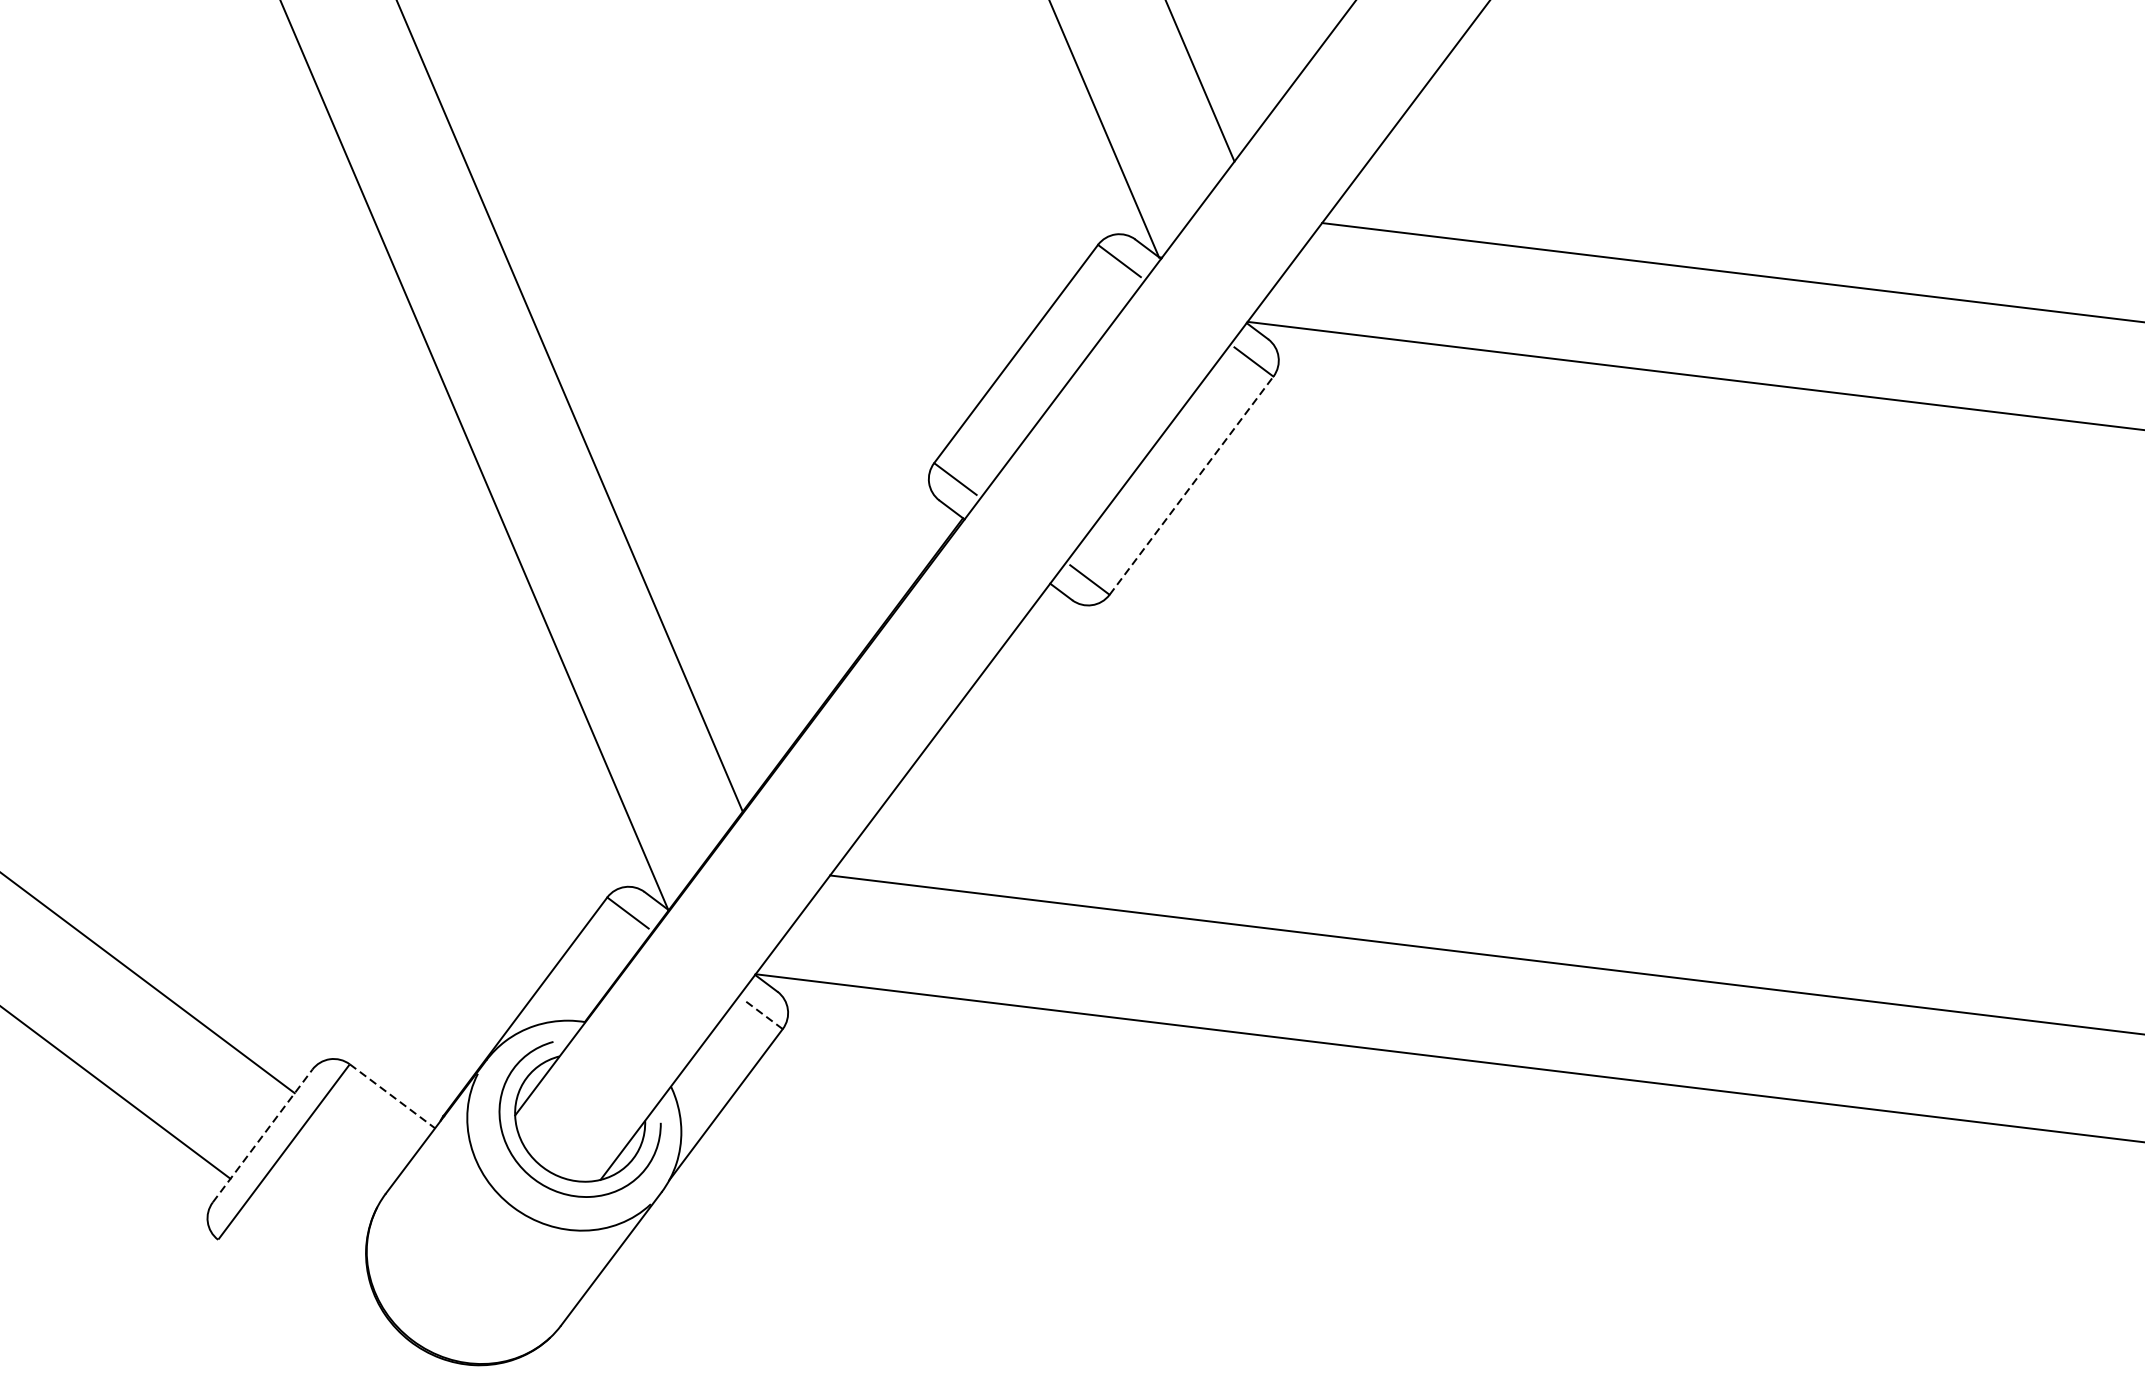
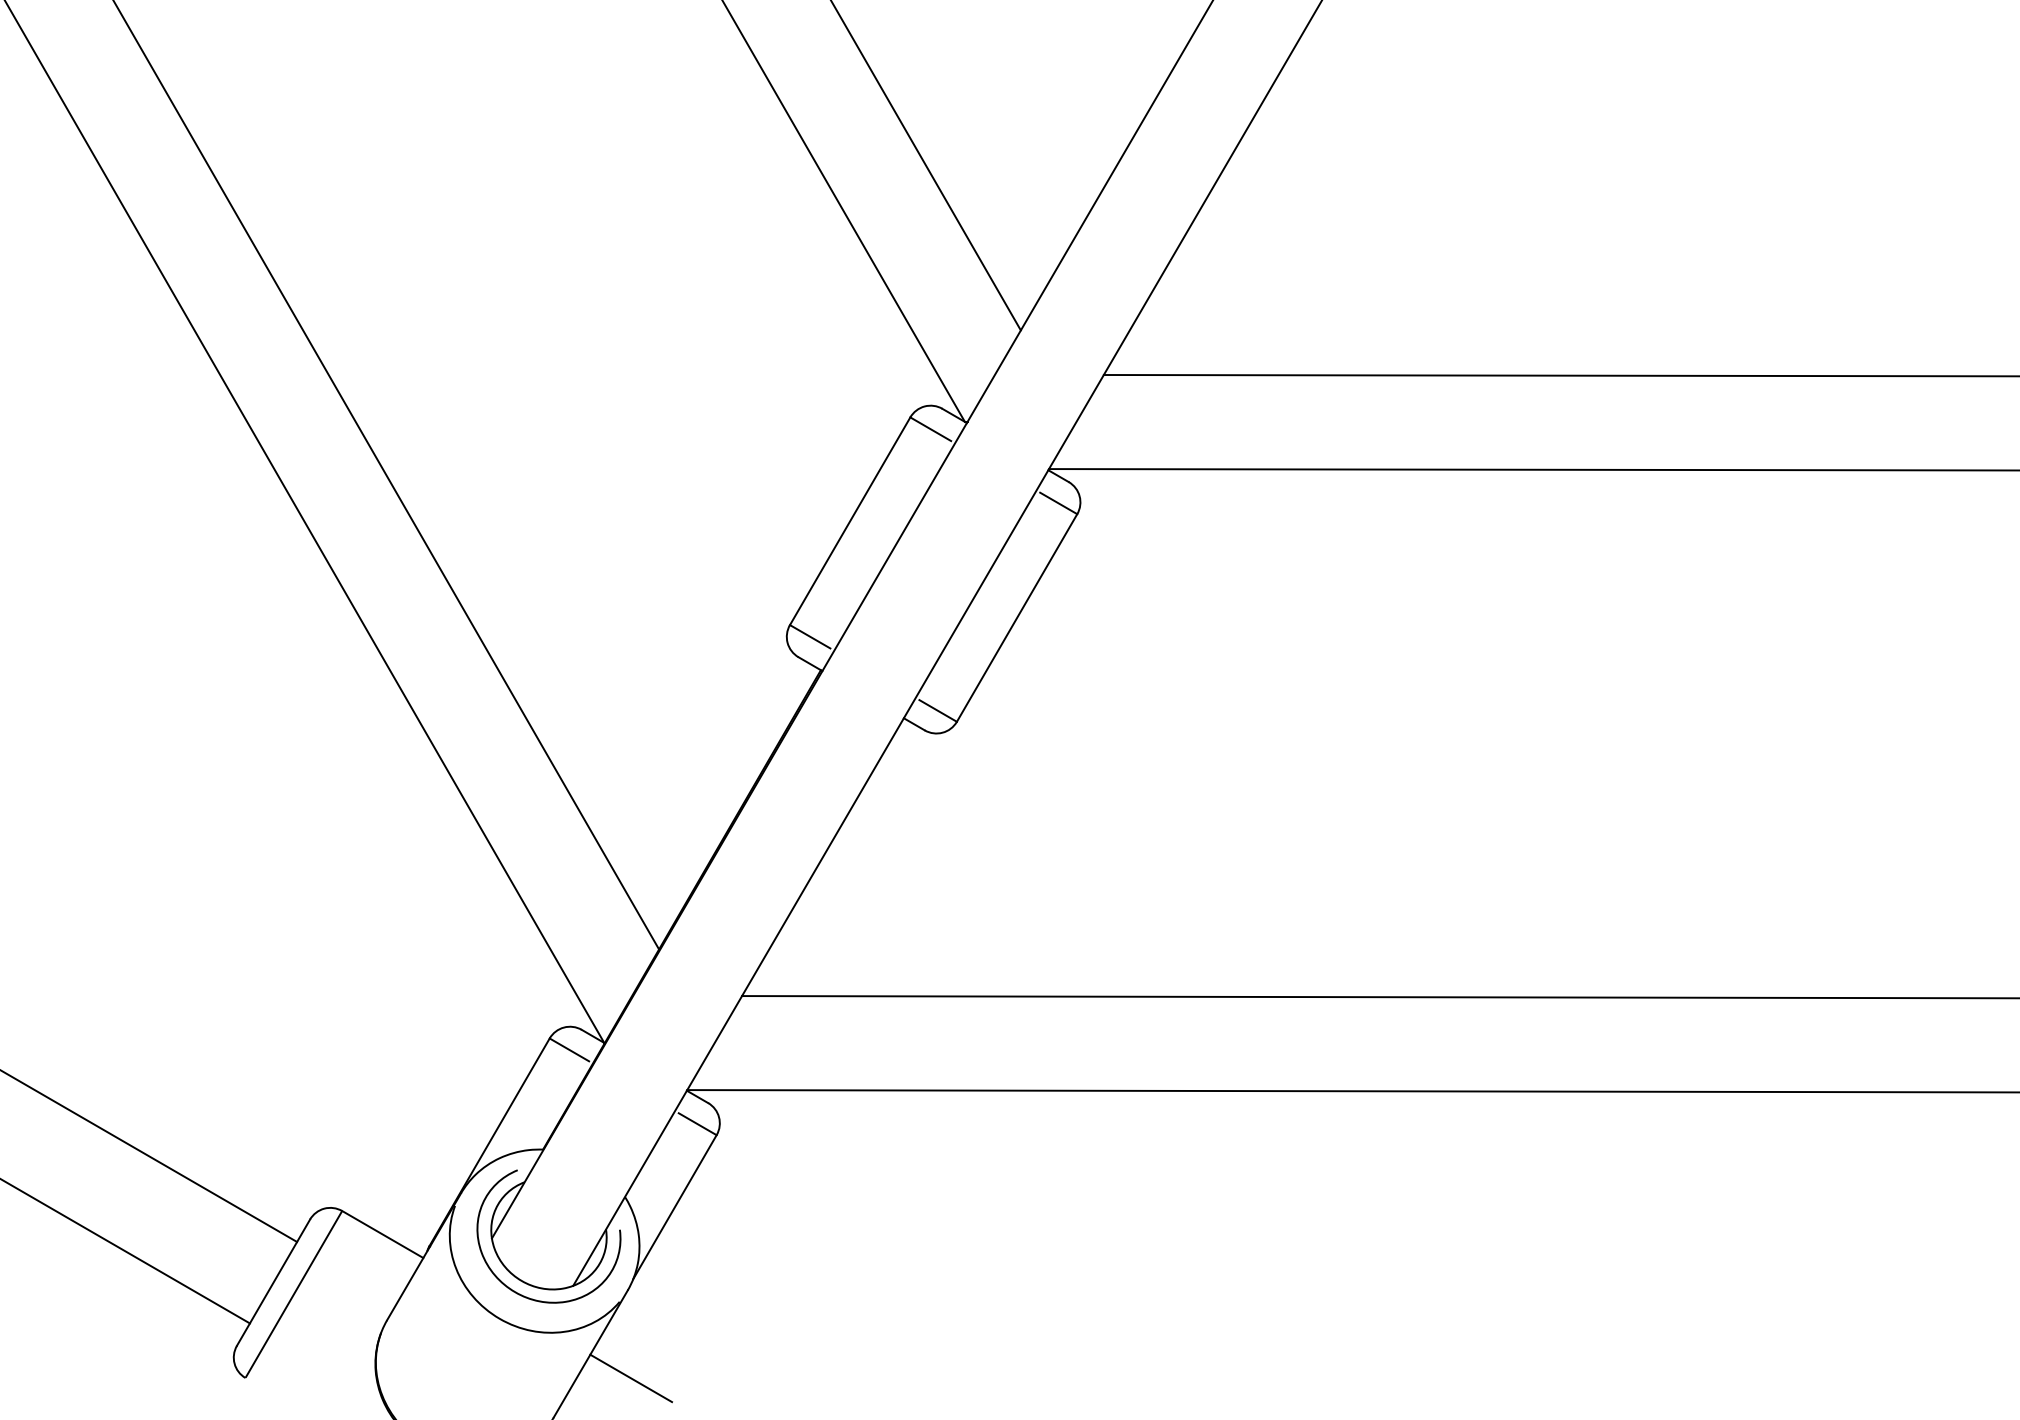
line: (1191, 486) -> (1017, 618), dashed -> solid
line: (762, 1014) -> (697, 1124), dashed -> solid
line: (392, 1096) -> (382, 1234), dashed -> solid
line: (262, 1135) -> (273, 1282), dashed -> solid
line: (653, 1292) -> (631, 1378), added

